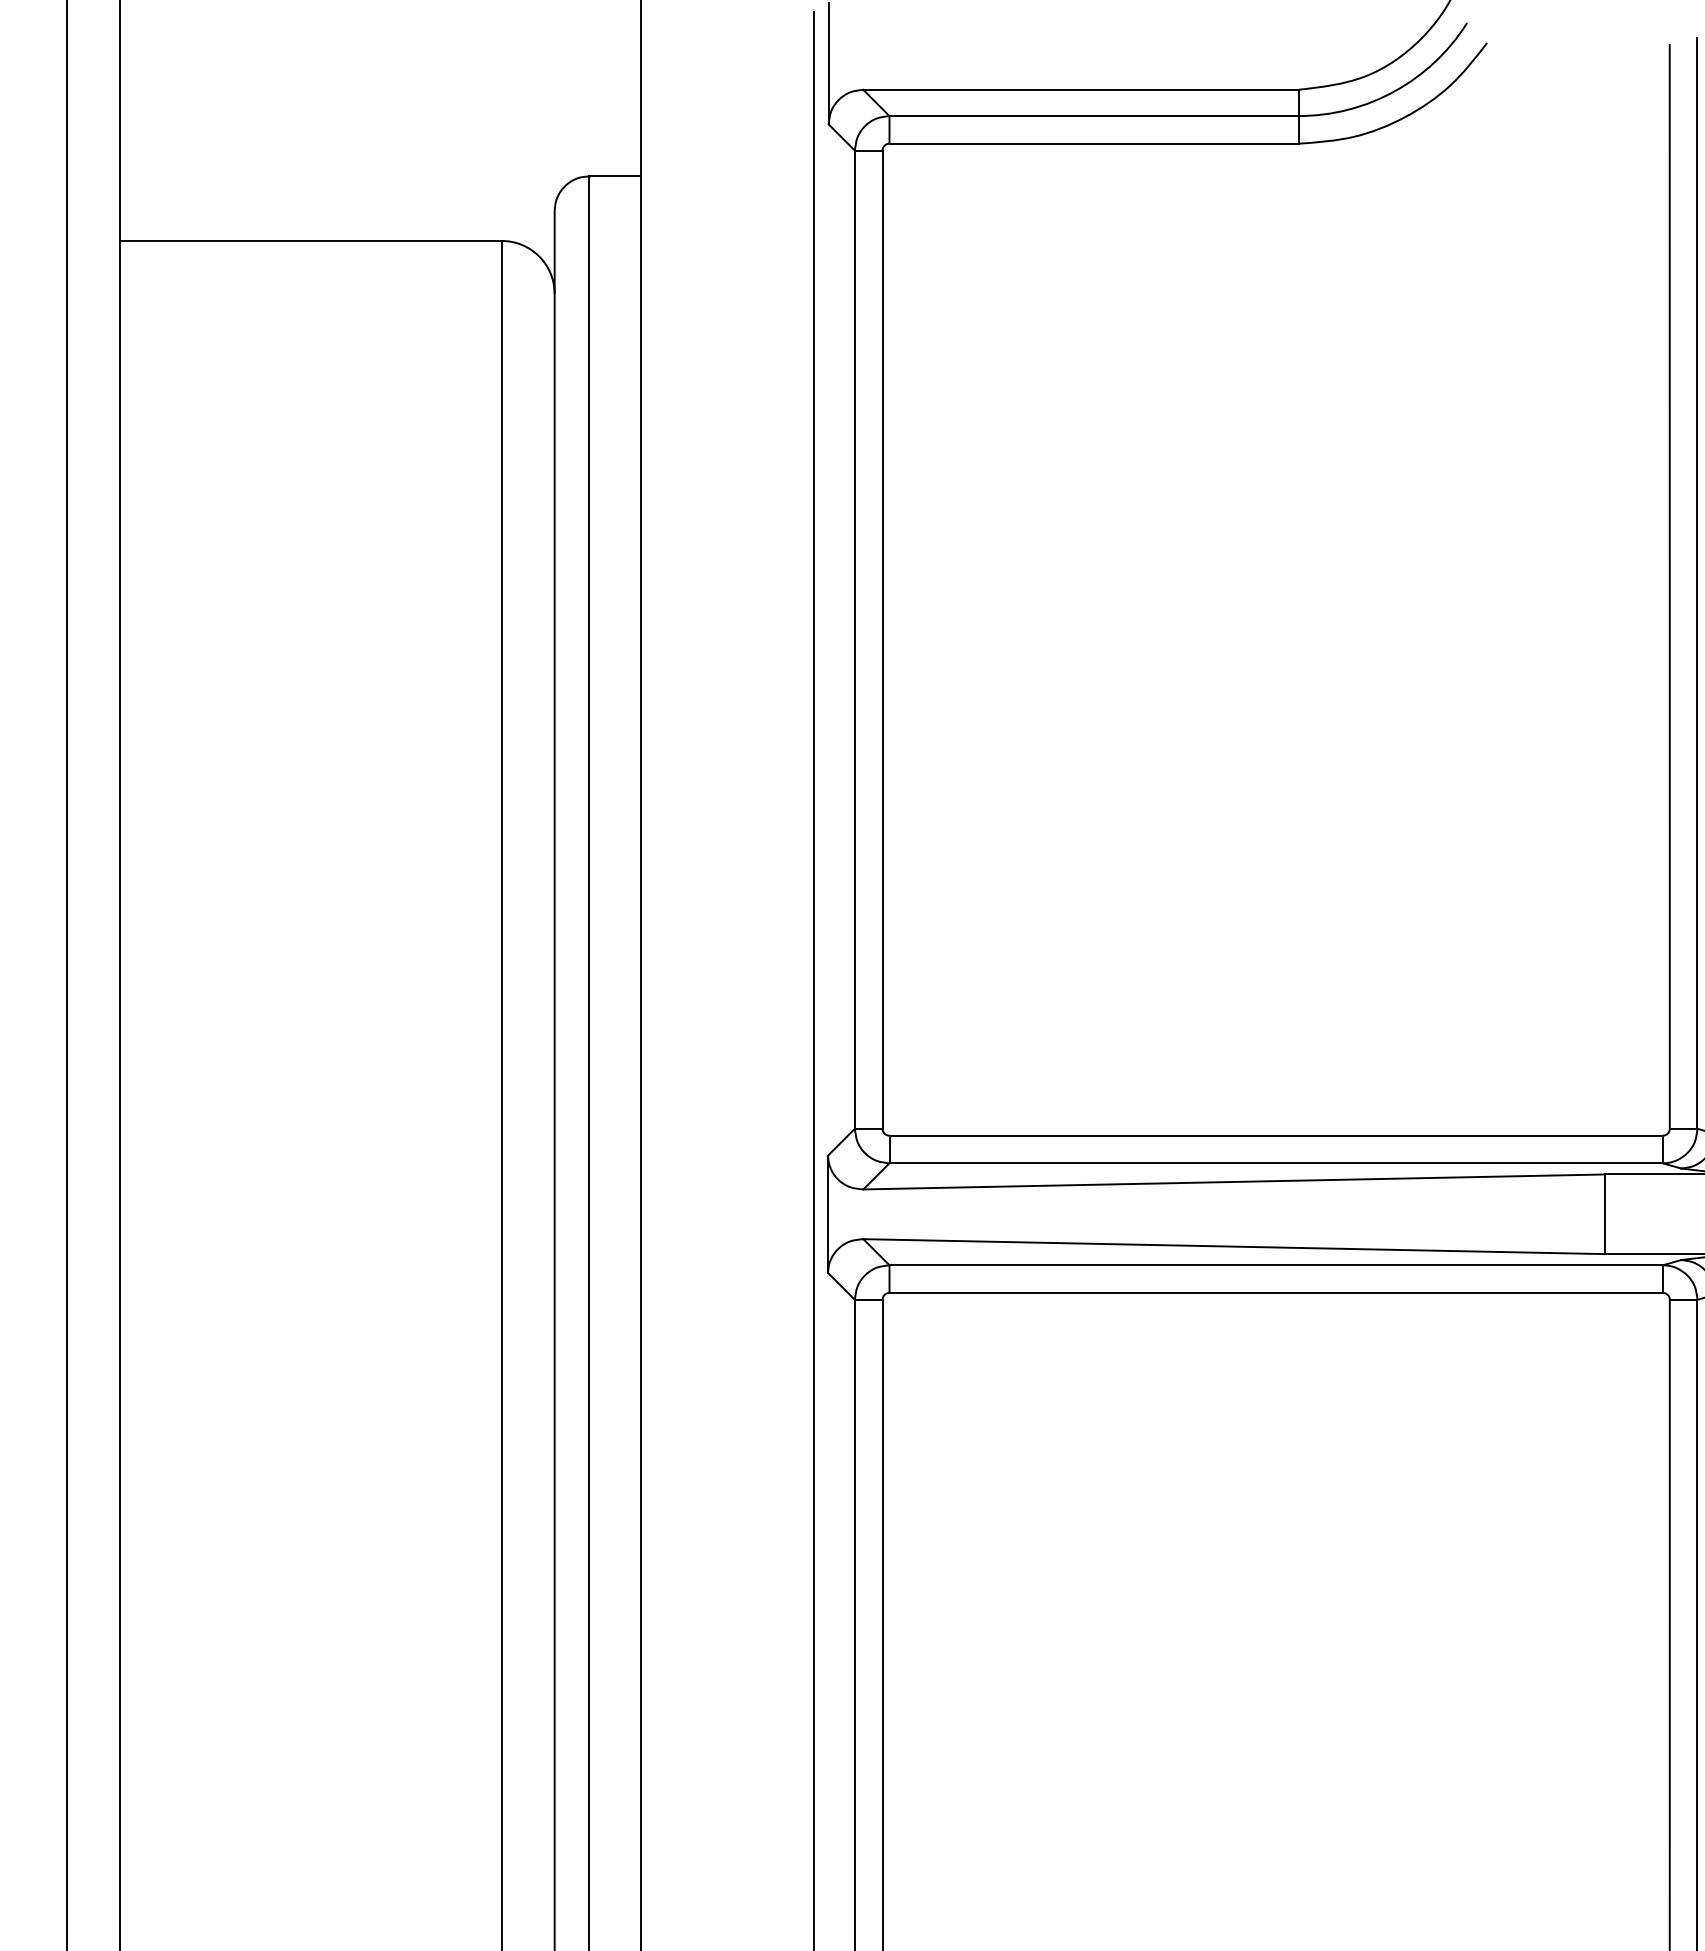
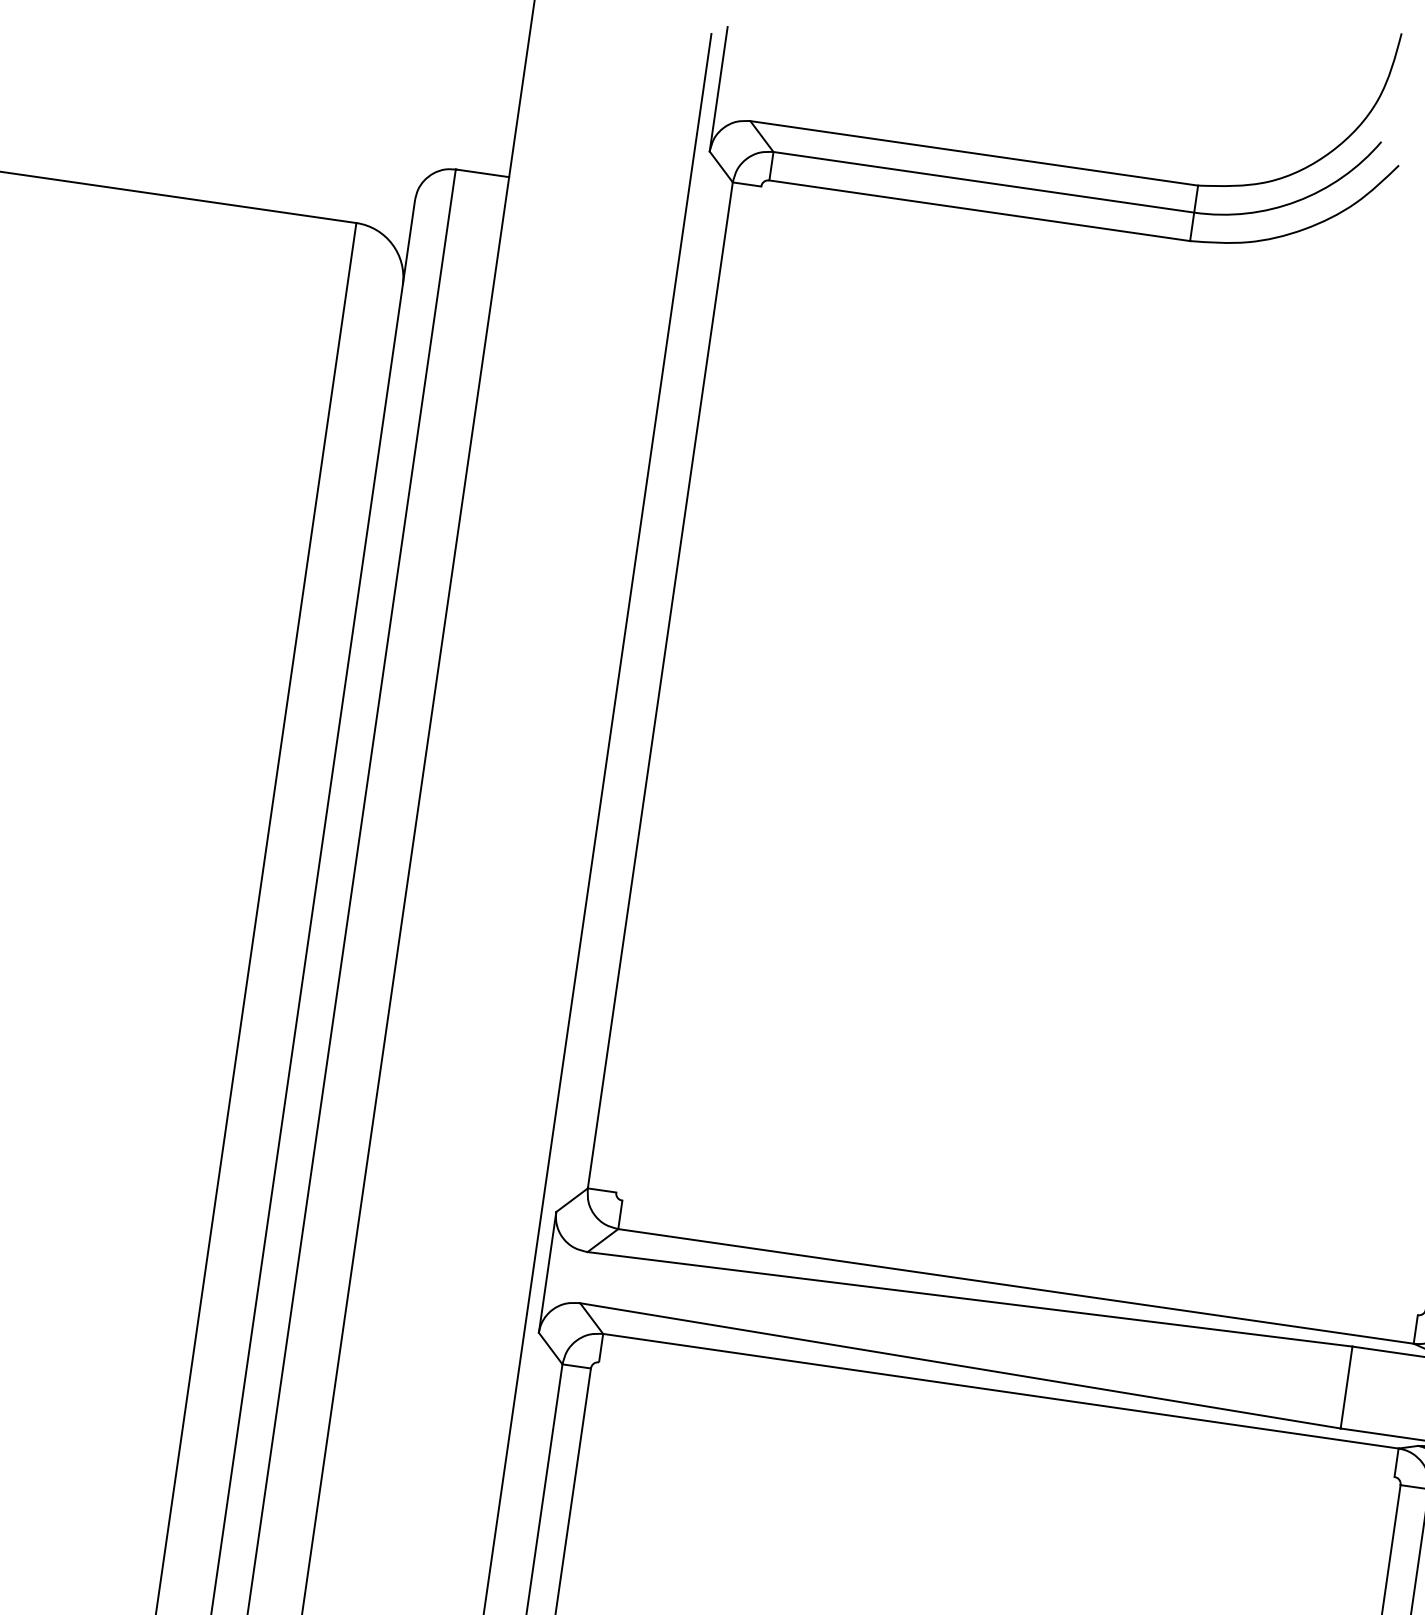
line: (882, 639) -> (688, 689), removed
line: (1275, 1135) -> (1019, 1257), removed
line: (1275, 1292) -> (996, 1419), removed

